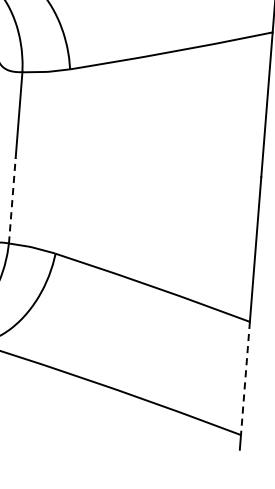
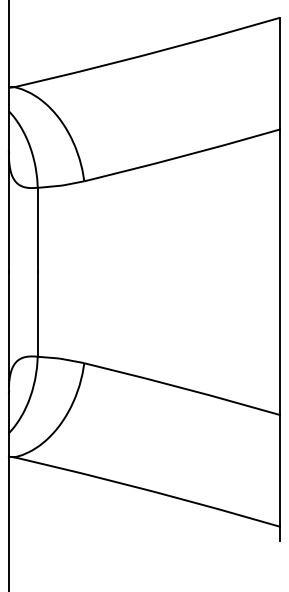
line: (12, 200) -> (37, 314), dashed -> solid
line: (245, 378) -> (280, 470), dashed -> solid

